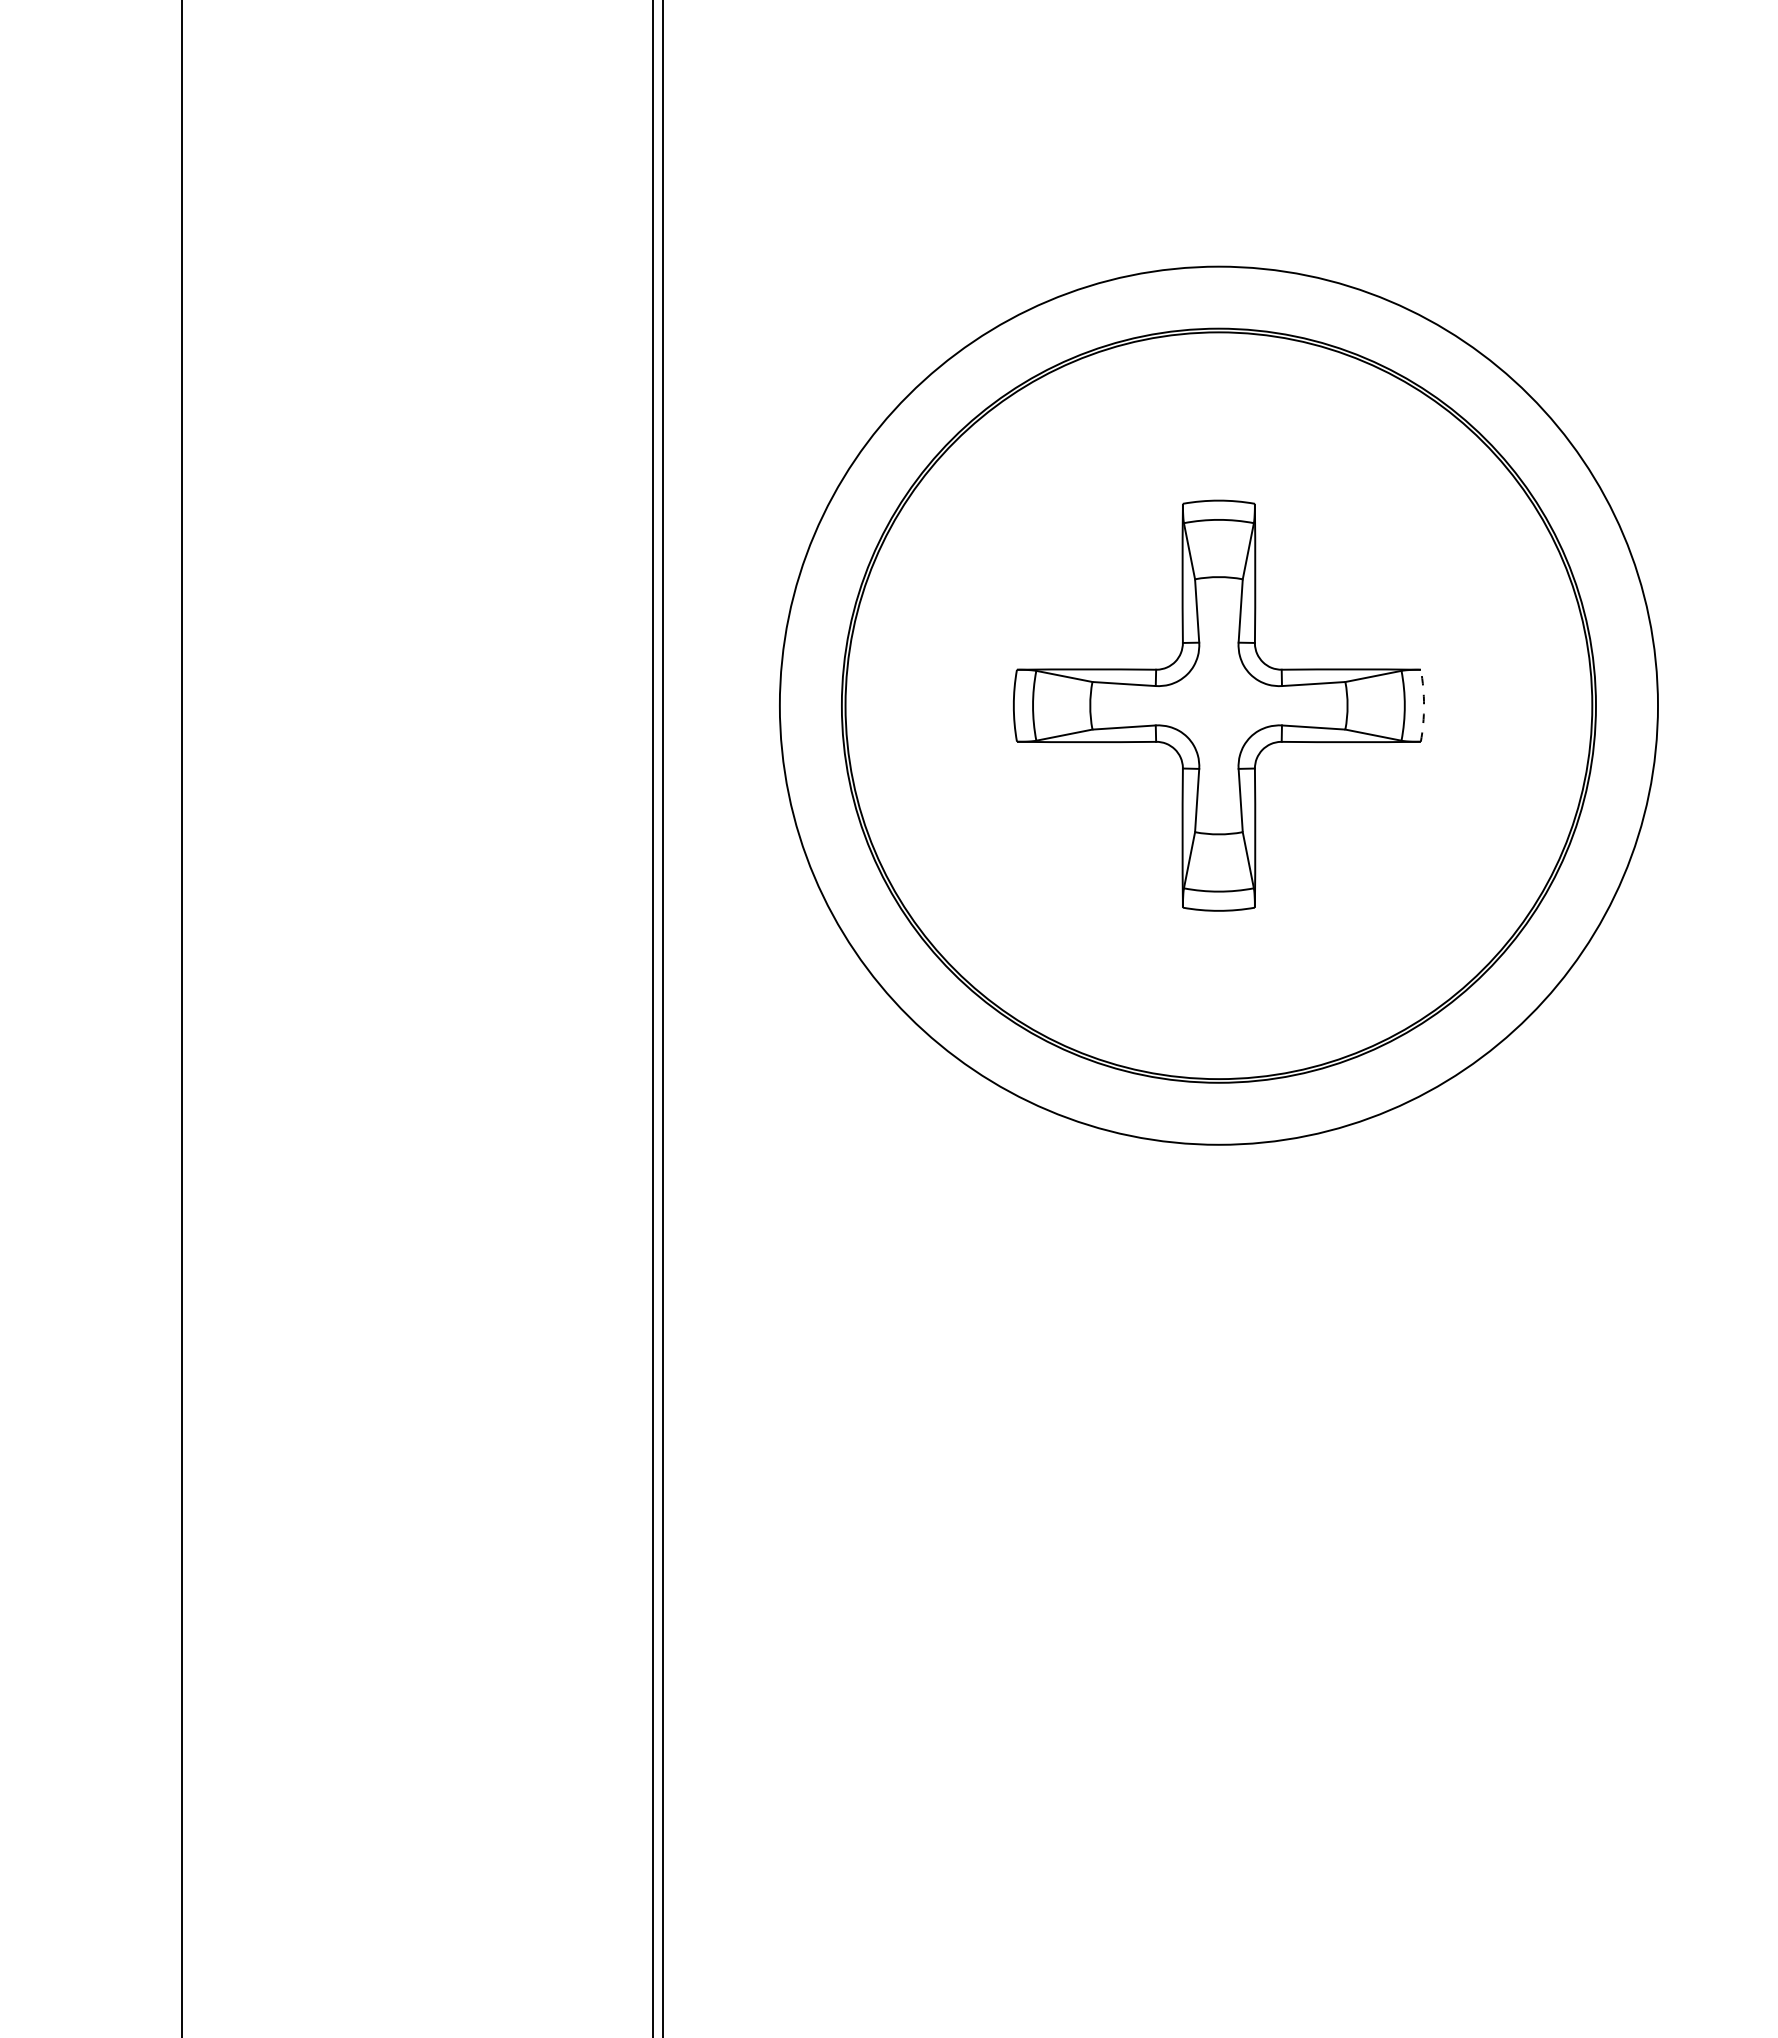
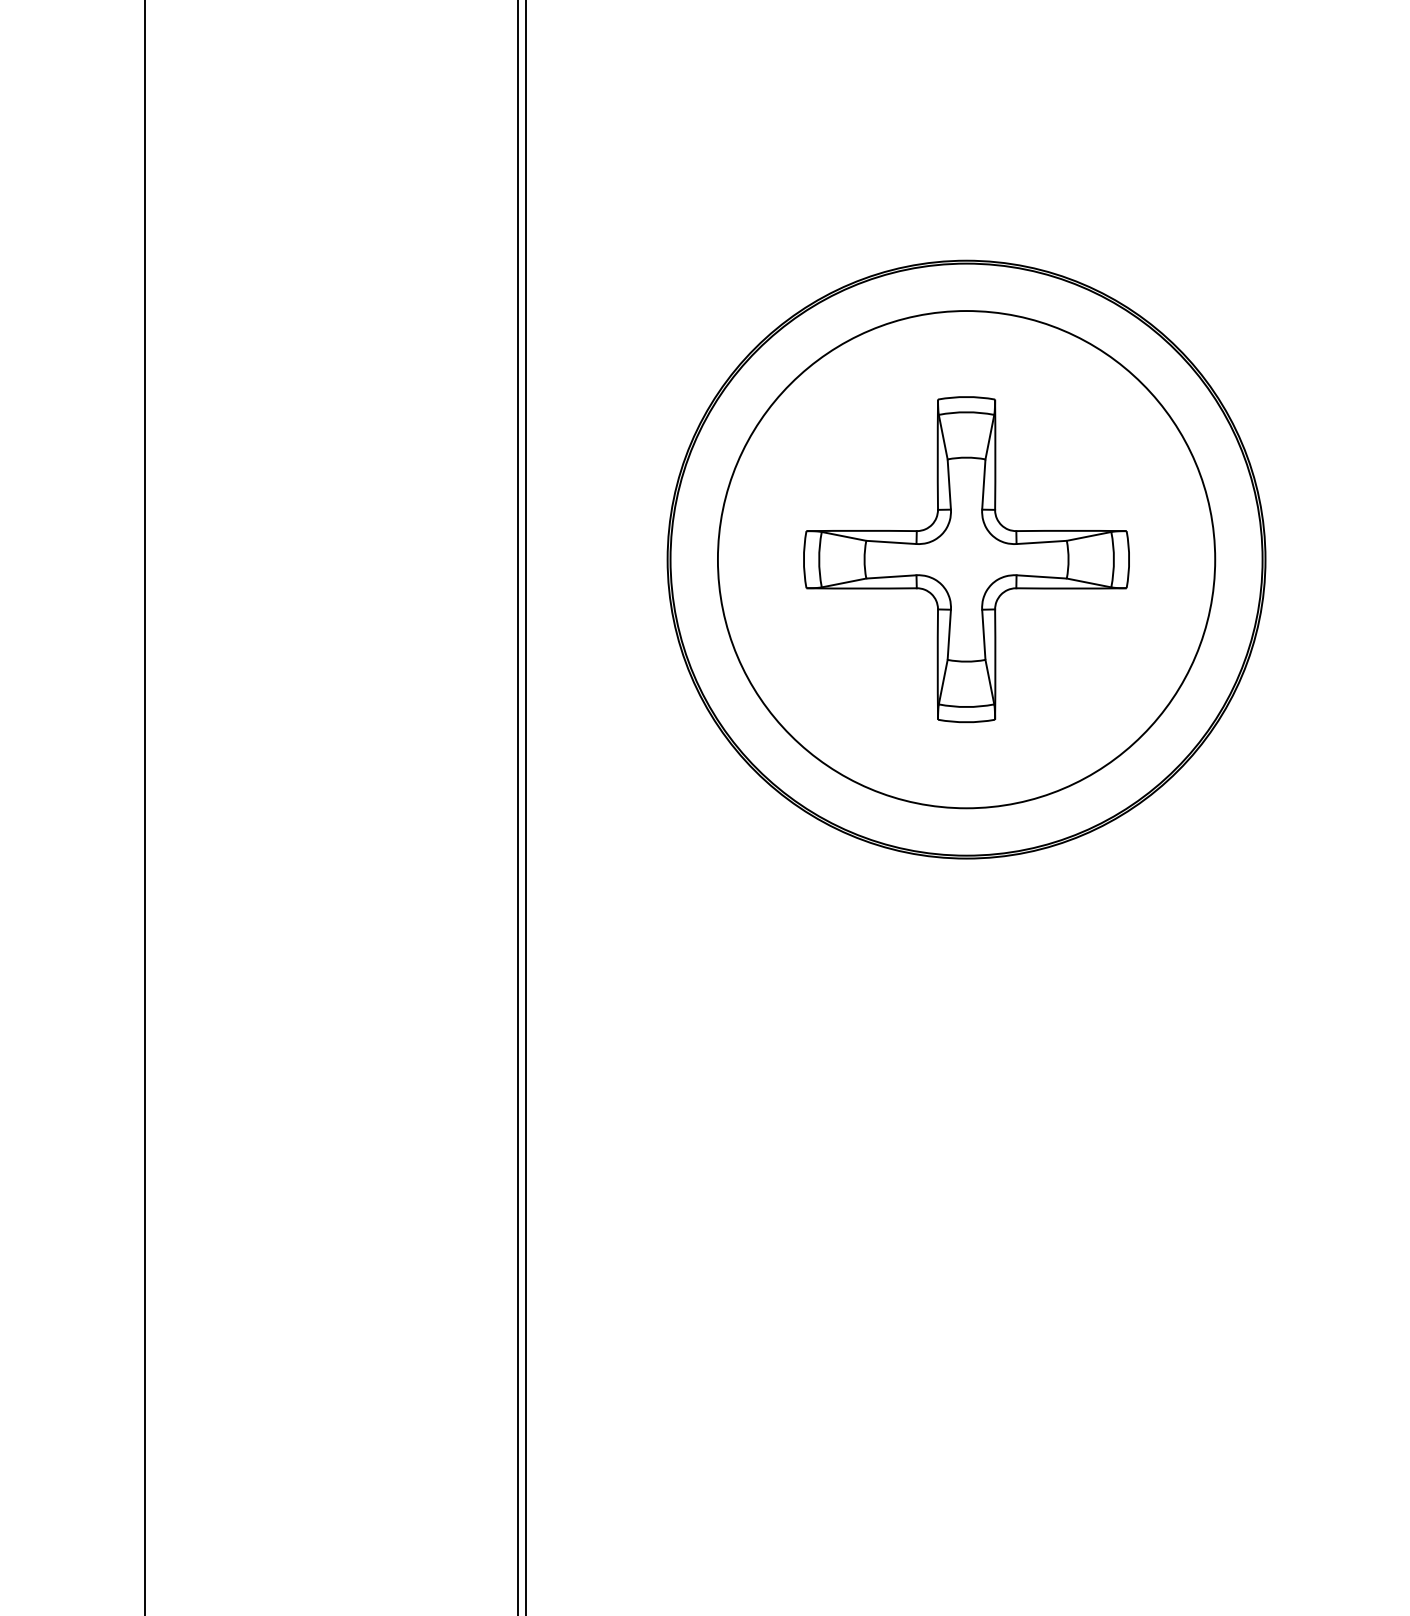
circle: (1218, 705) -> (966, 559), size x0.71
arc: (1424, 705) -> (1129, 559), dashed -> solid

